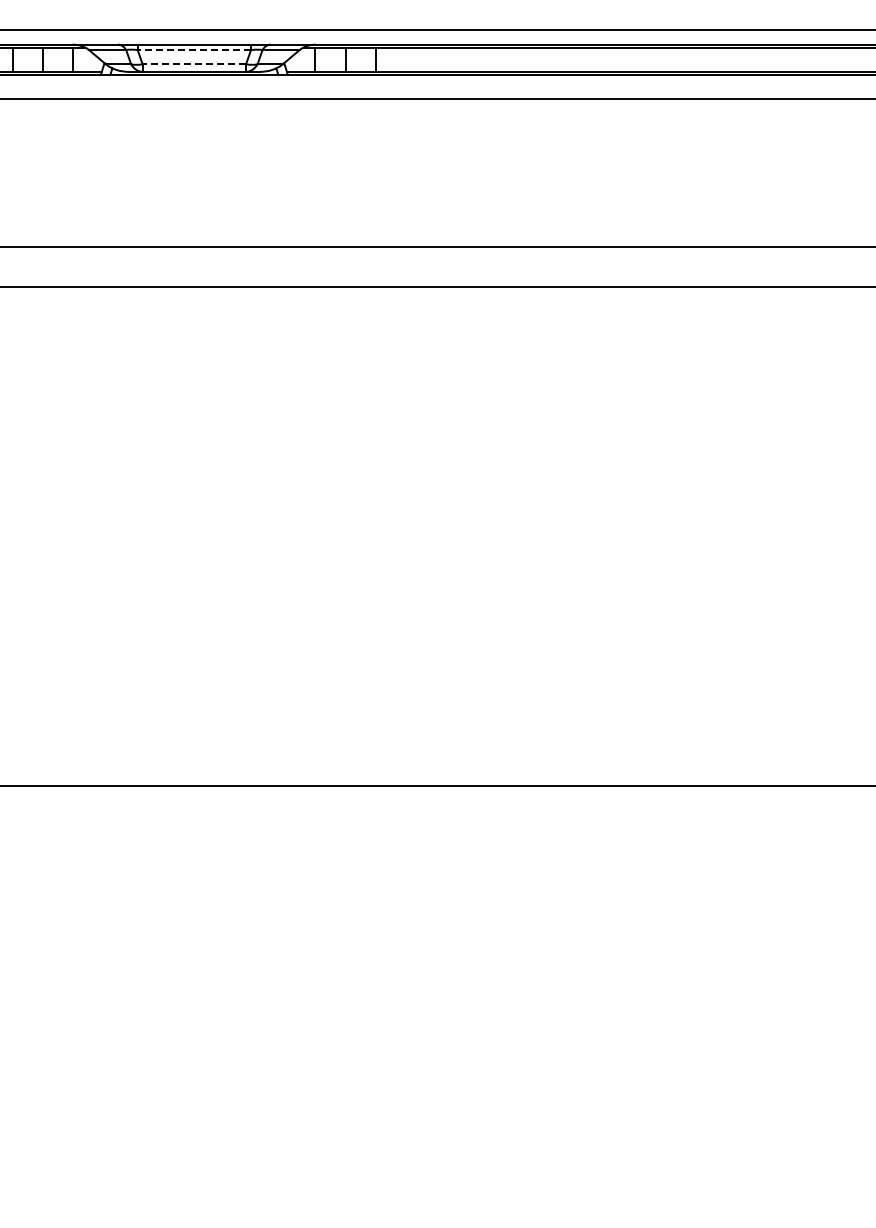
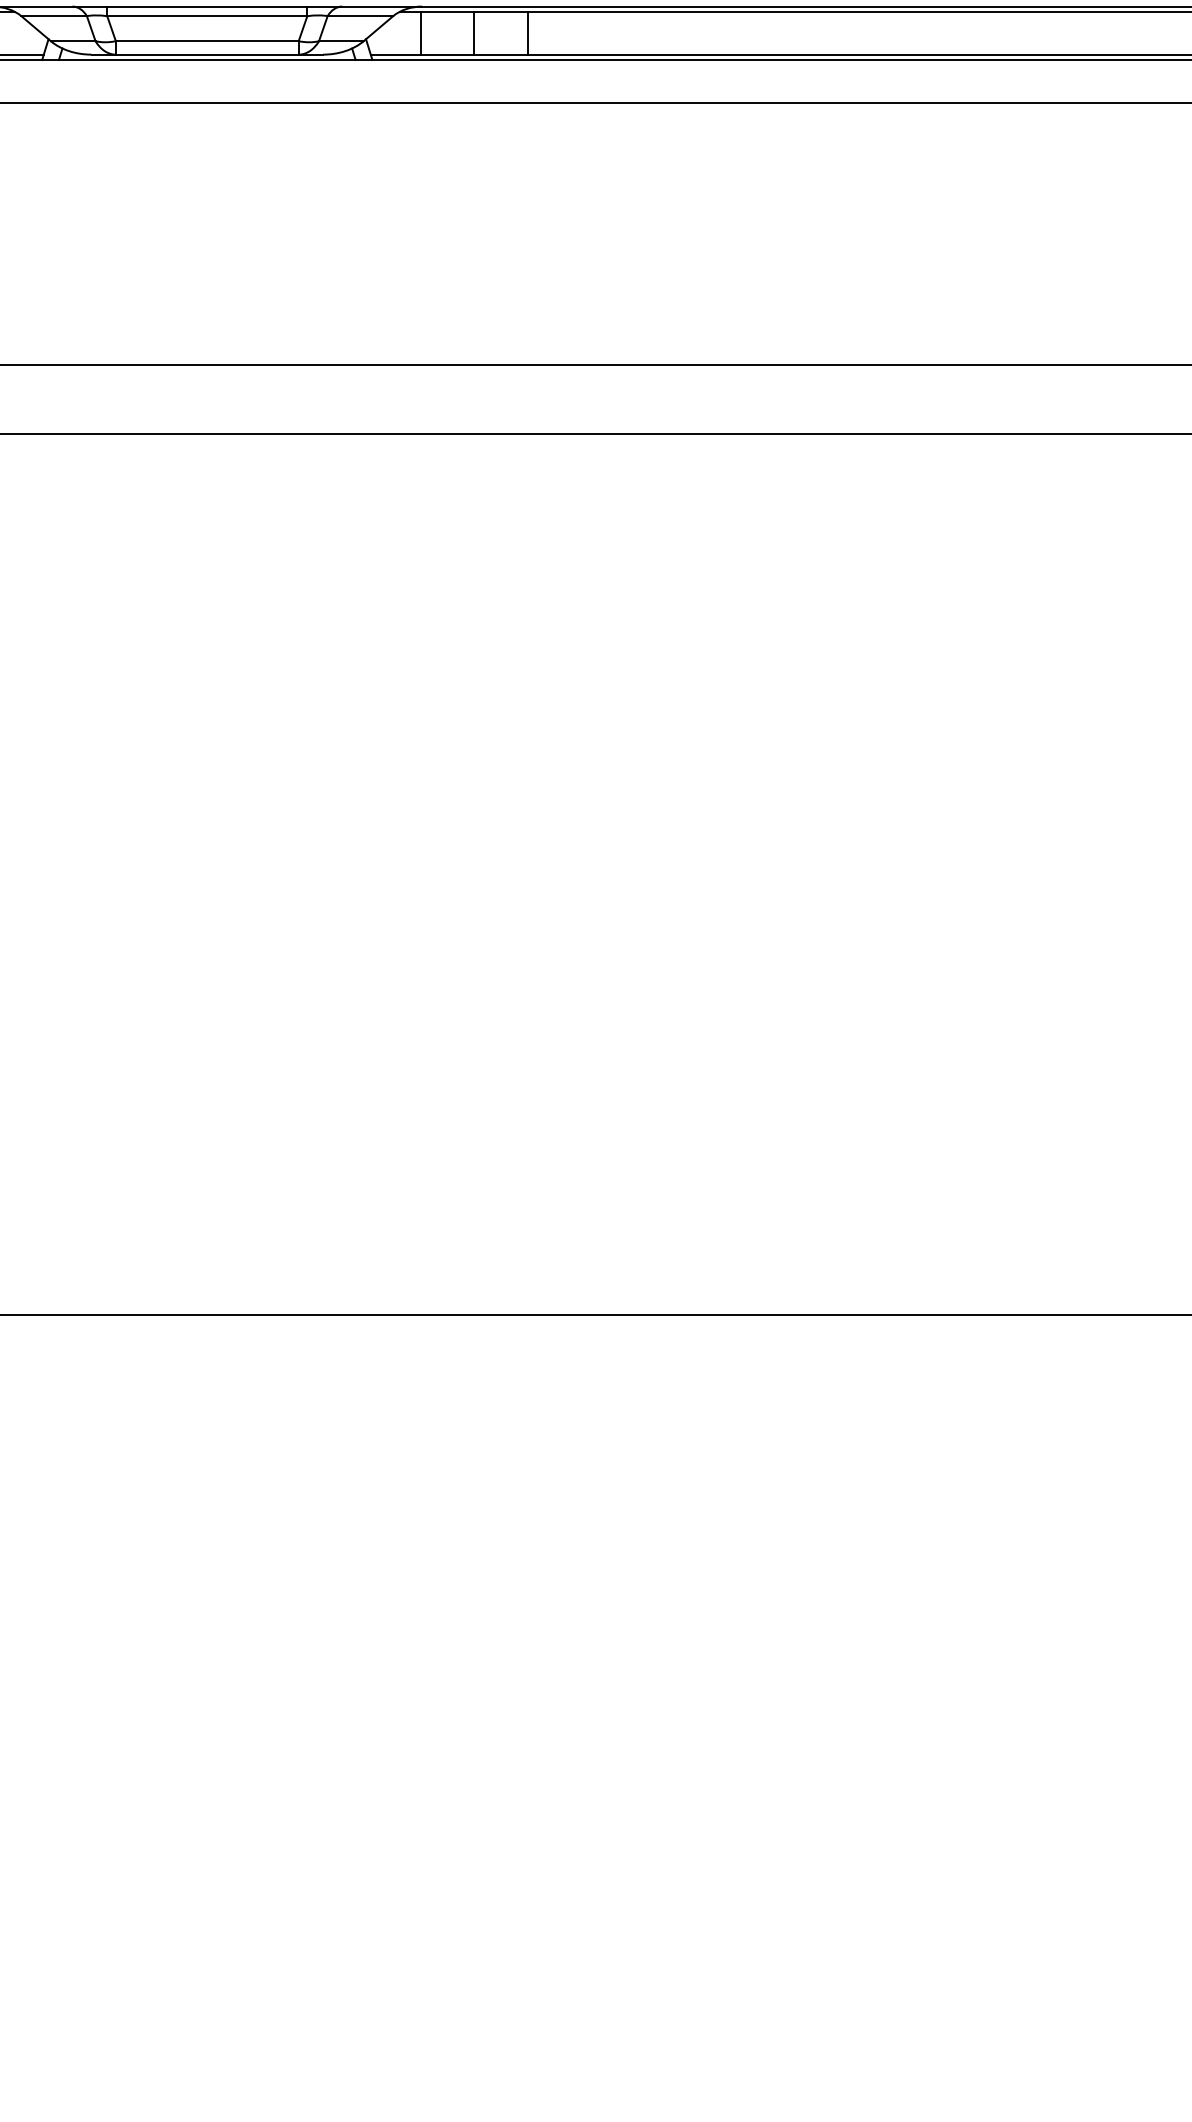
line: (194, 50) -> (207, 16), dashed -> solid
line: (194, 64) -> (207, 41), dashed -> solid

